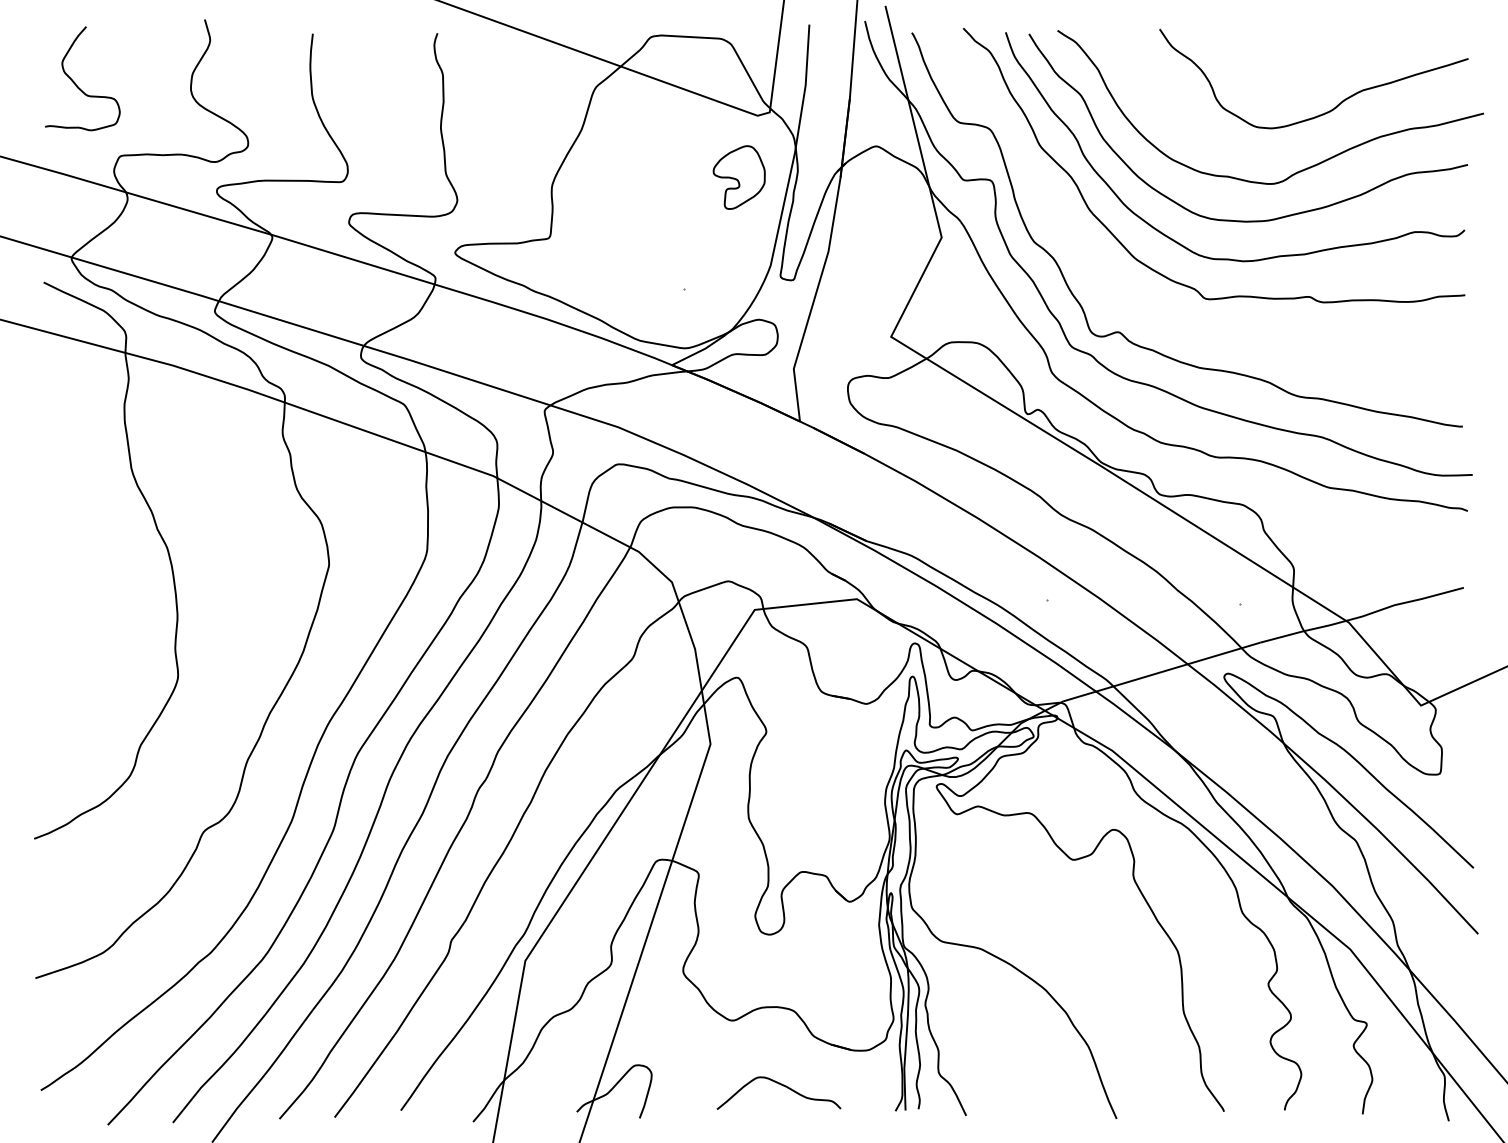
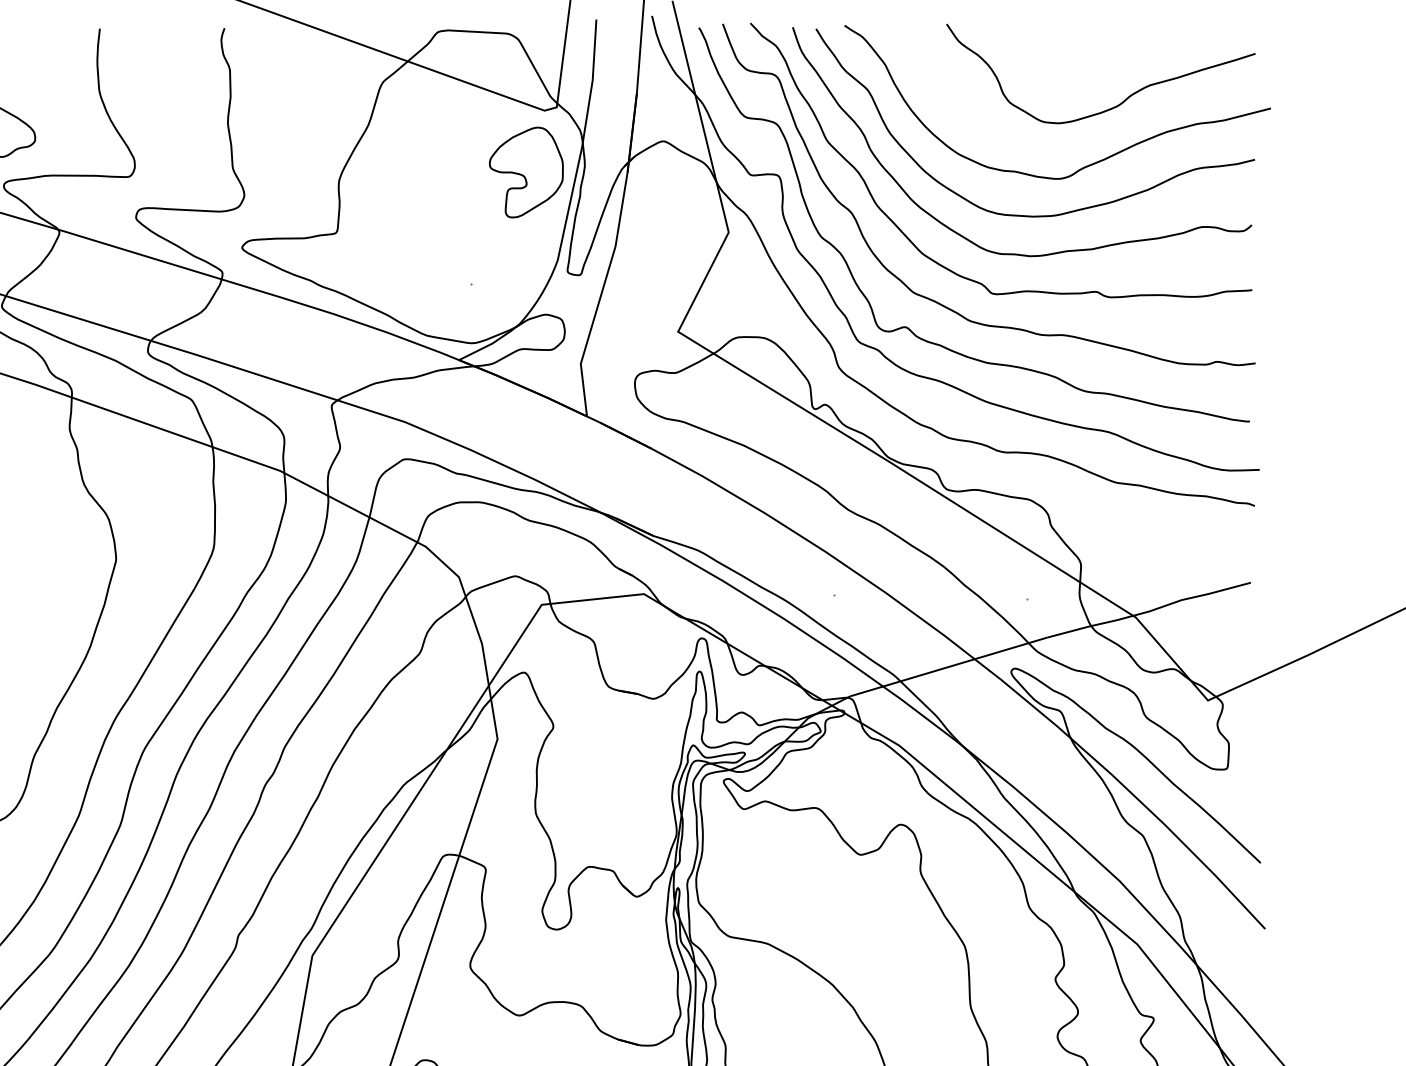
part: (738, 177) -> (525, 172), size x1.43
curve: (1148, 305) -> (935, 300), added

